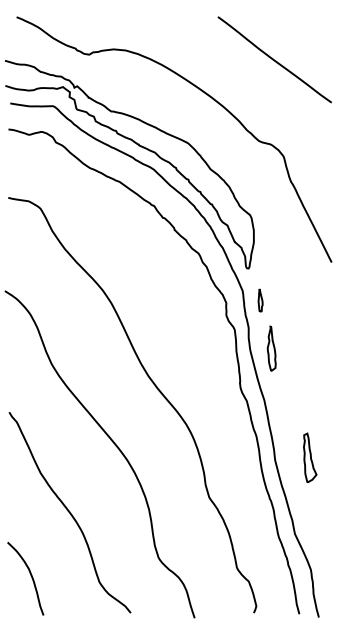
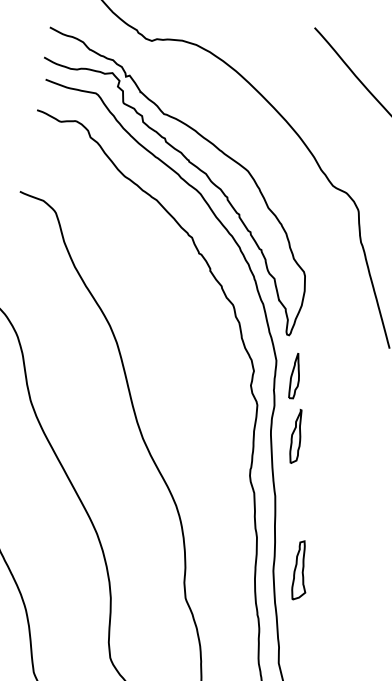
part: (260, 300) -> (295, 376), size x1.67
part: (310, 457) -> (302, 570), moved

